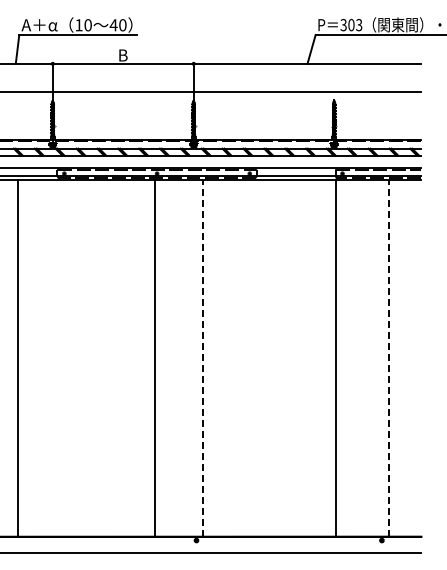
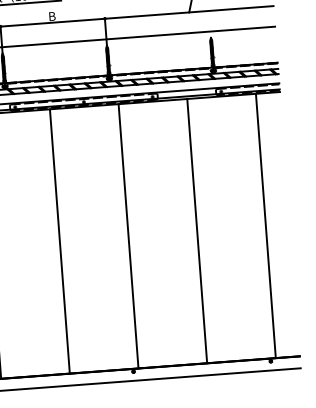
line: (154, 357) -> (59, 240), moved
line: (203, 357) -> (128, 235), dashed -> solid
line: (336, 357) -> (197, 230), moved
line: (388, 357) -> (265, 225), dashed -> solid

